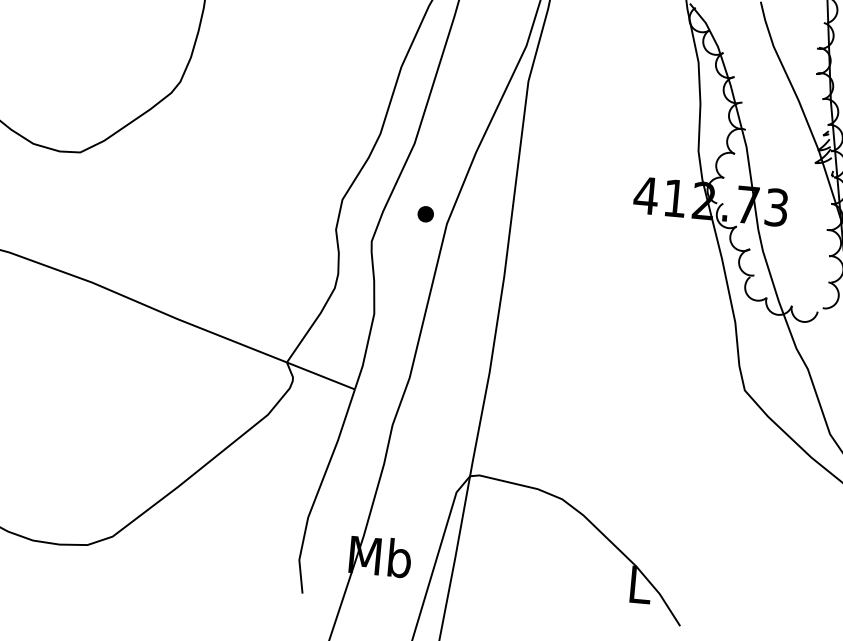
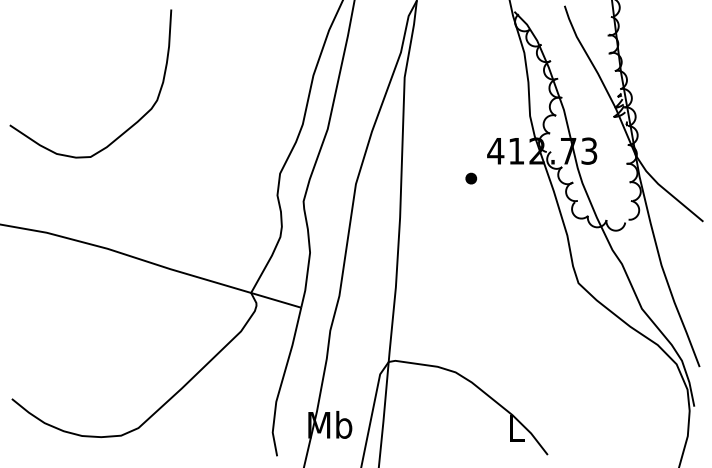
part: (426, 214) -> (471, 178), moved

